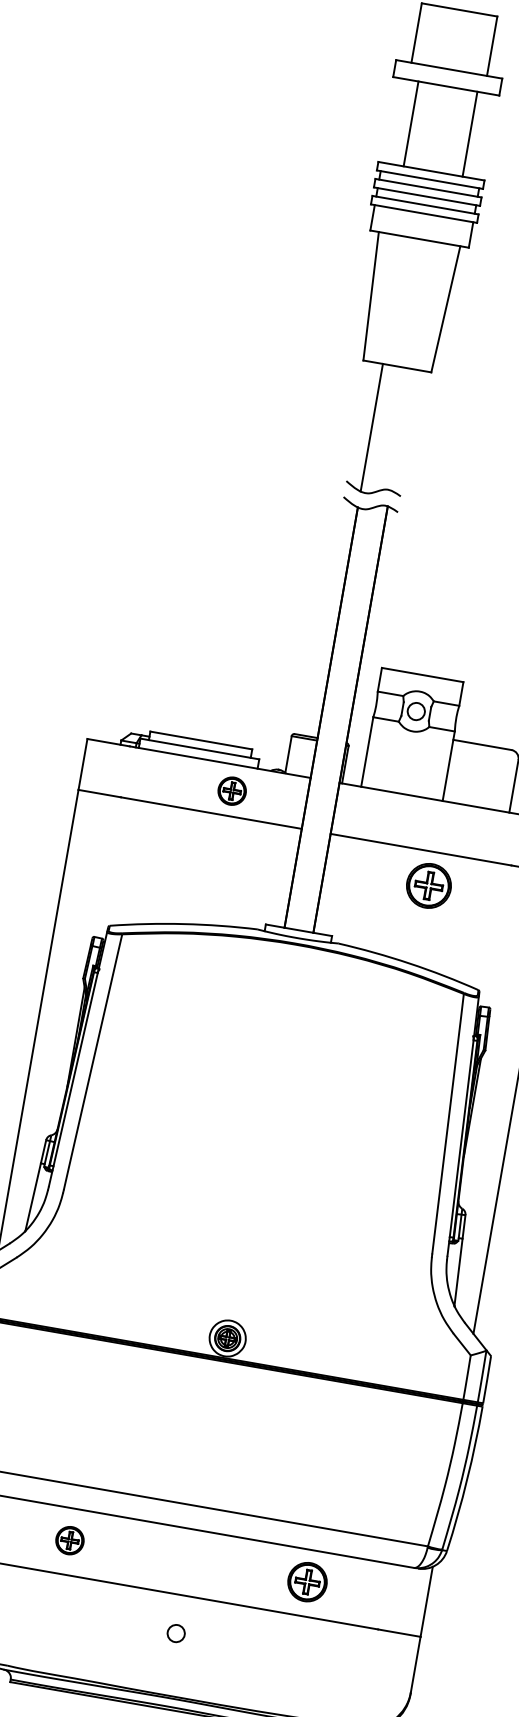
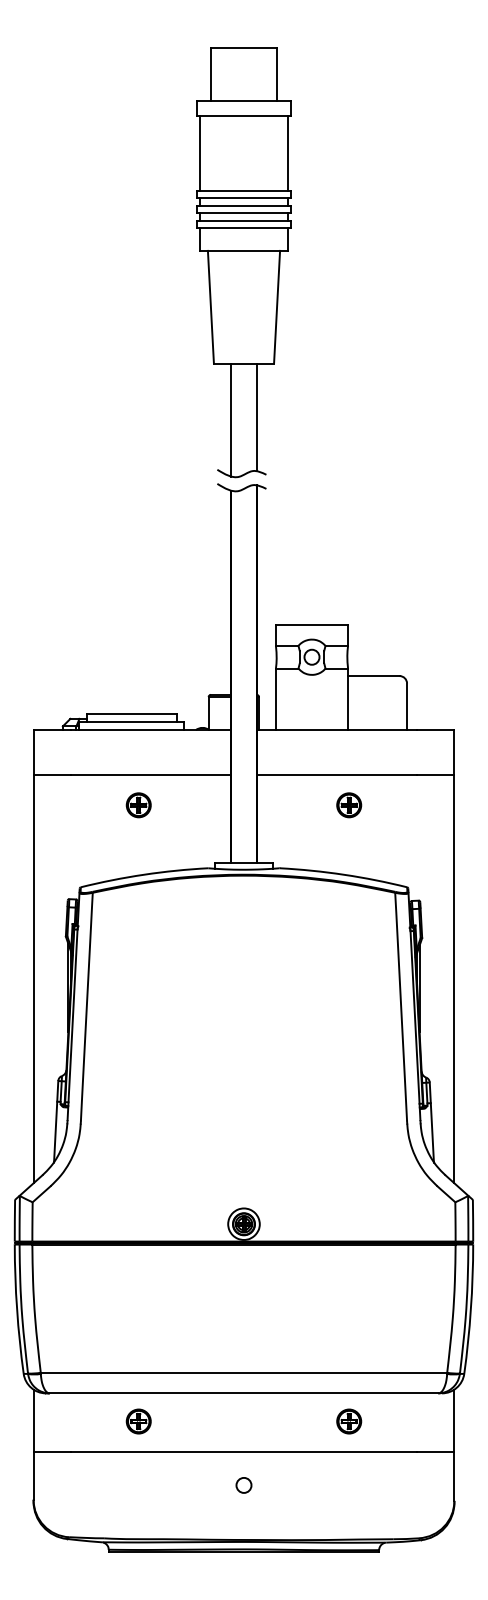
line: (411, 123) -> (200, 152), moved
line: (470, 133) -> (287, 152), moved
line: (400, 429) -> (256, 417), added
part: (231, 791) -> (138, 805), moved
part: (429, 886) -> (349, 805), size x0.62
part: (308, 1582) -> (349, 1421), size x0.71

